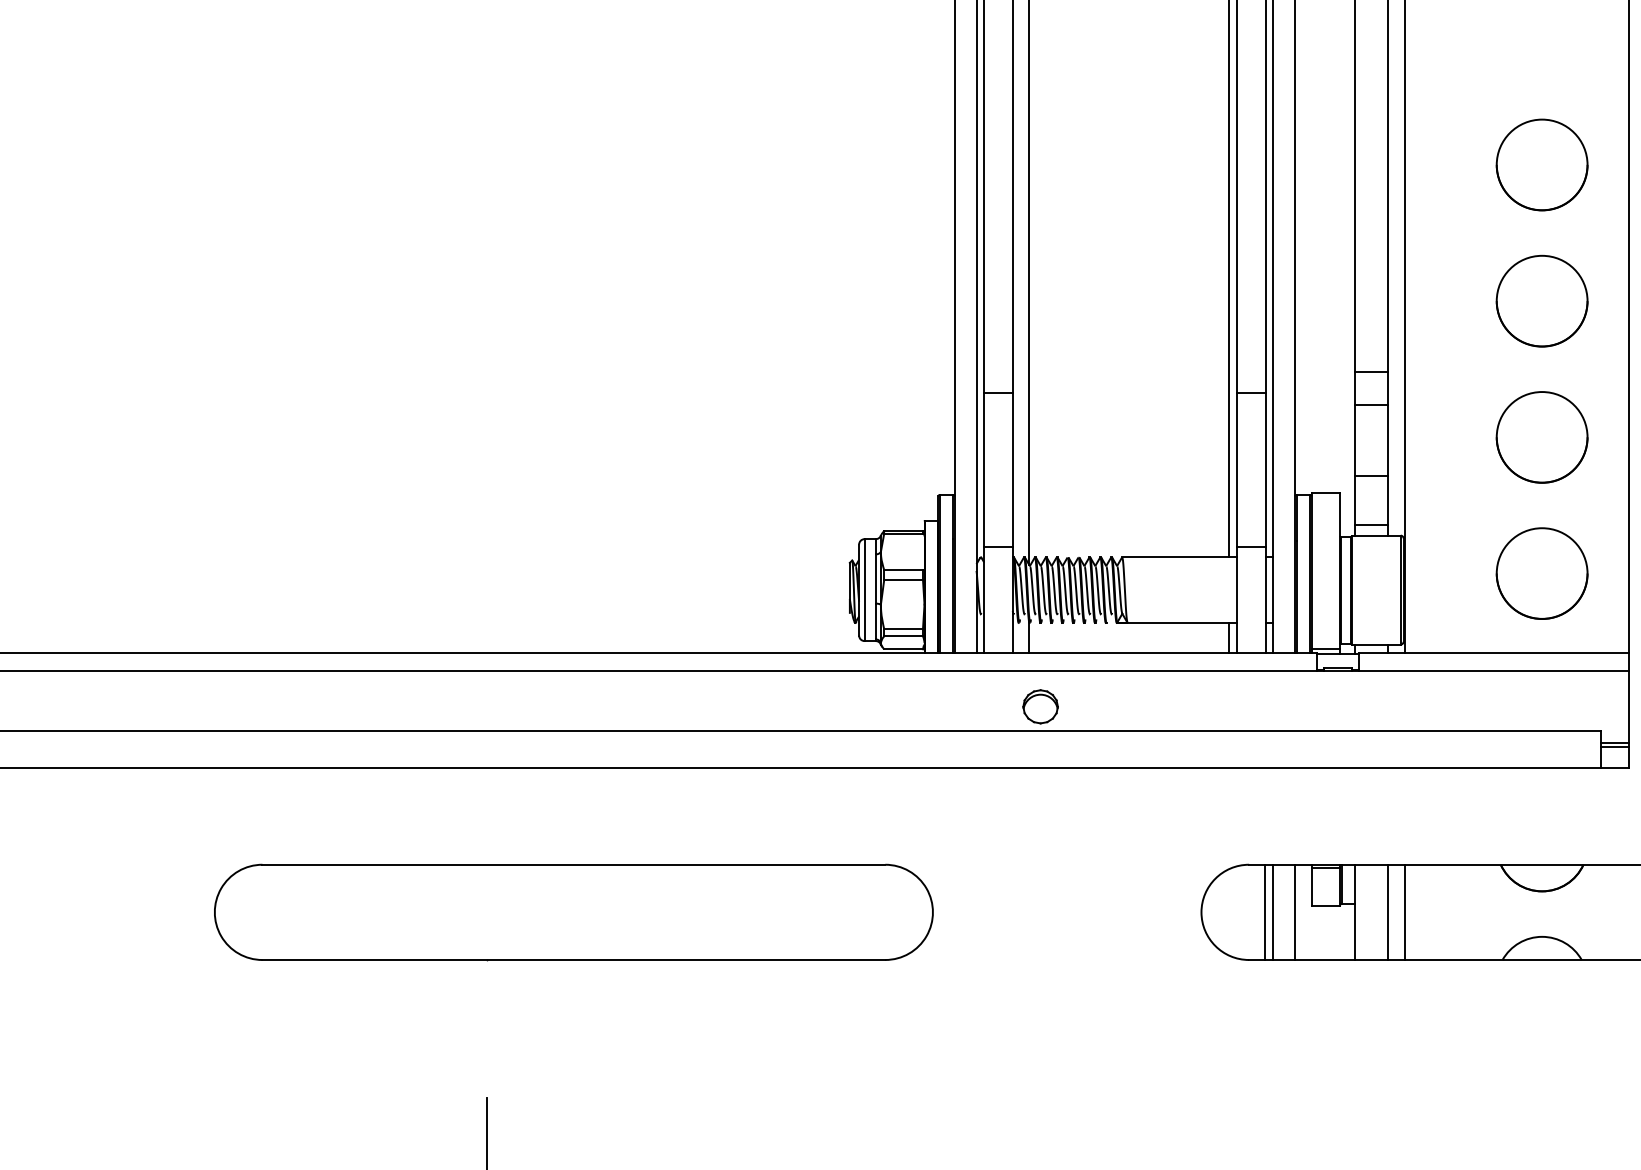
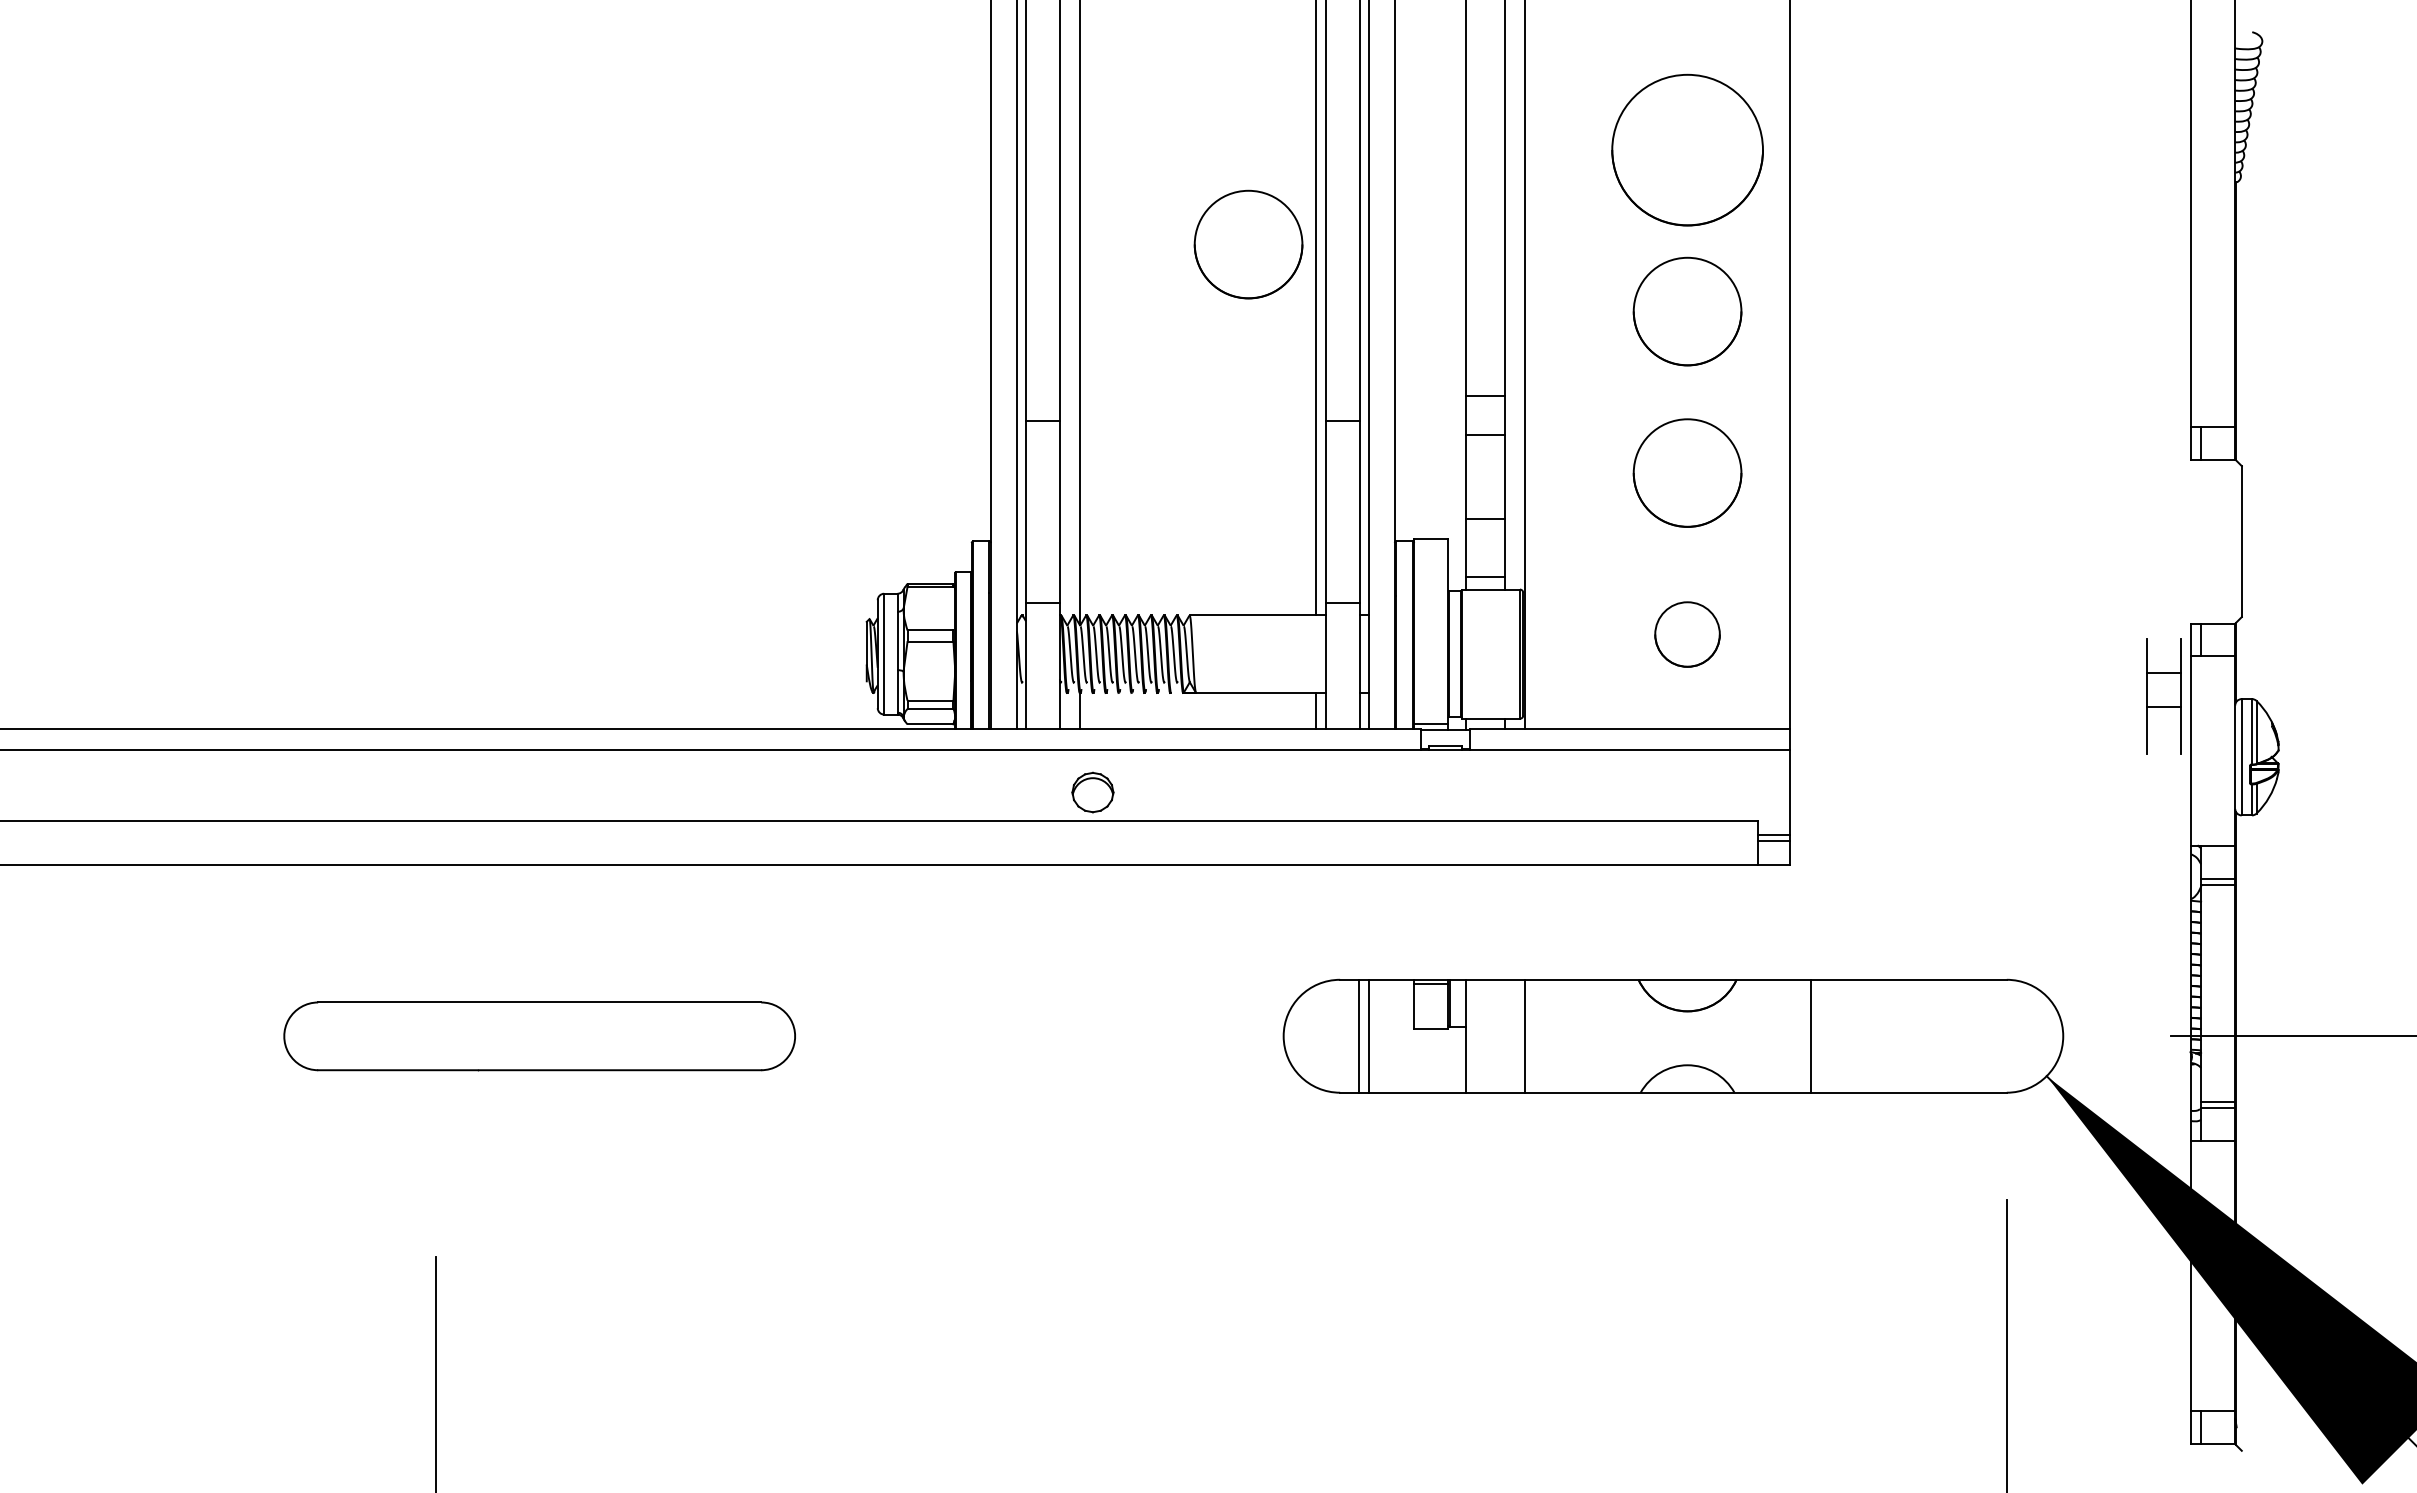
part: (1542, 164) -> (1687, 149), size x1.4
part: (1171, 244) -> (1248, 244), added
part: (1542, 573) -> (1687, 634), size x0.6
line: (1294, 911) -> (1394, 1035), removed
line: (1387, 911) -> (1504, 1035), removed
part: (573, 912) -> (539, 1036), size x0.6

